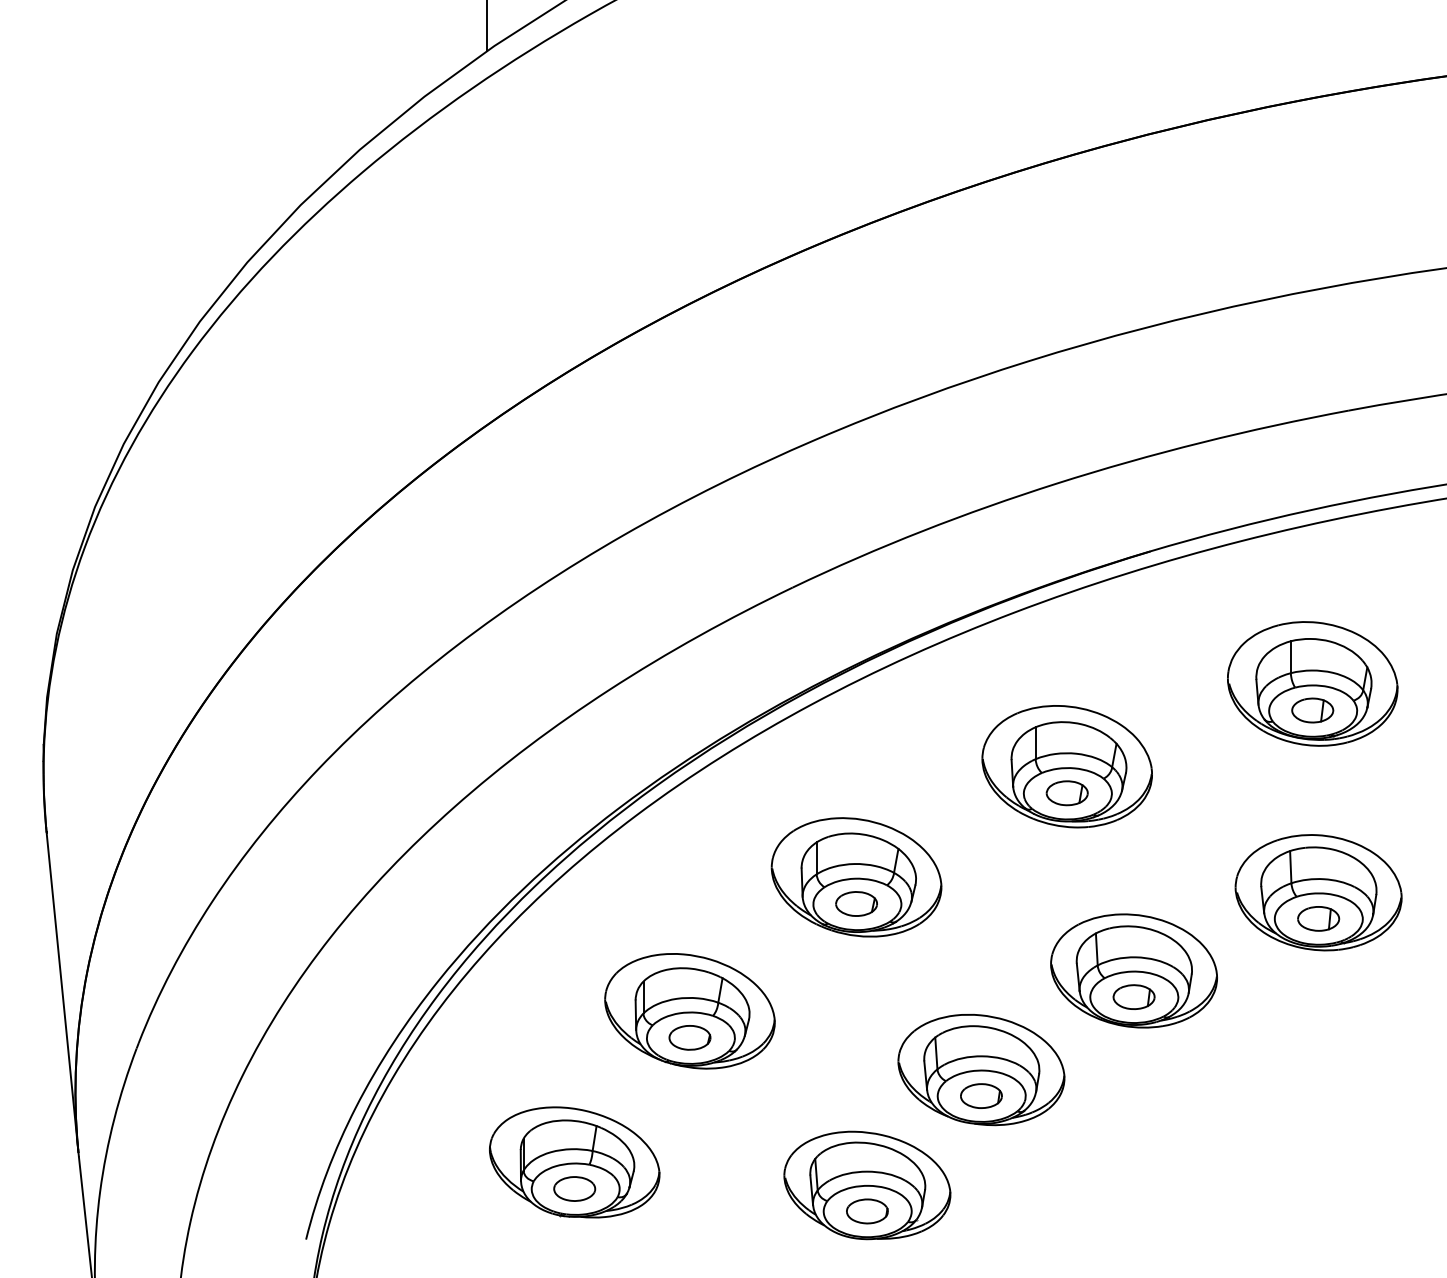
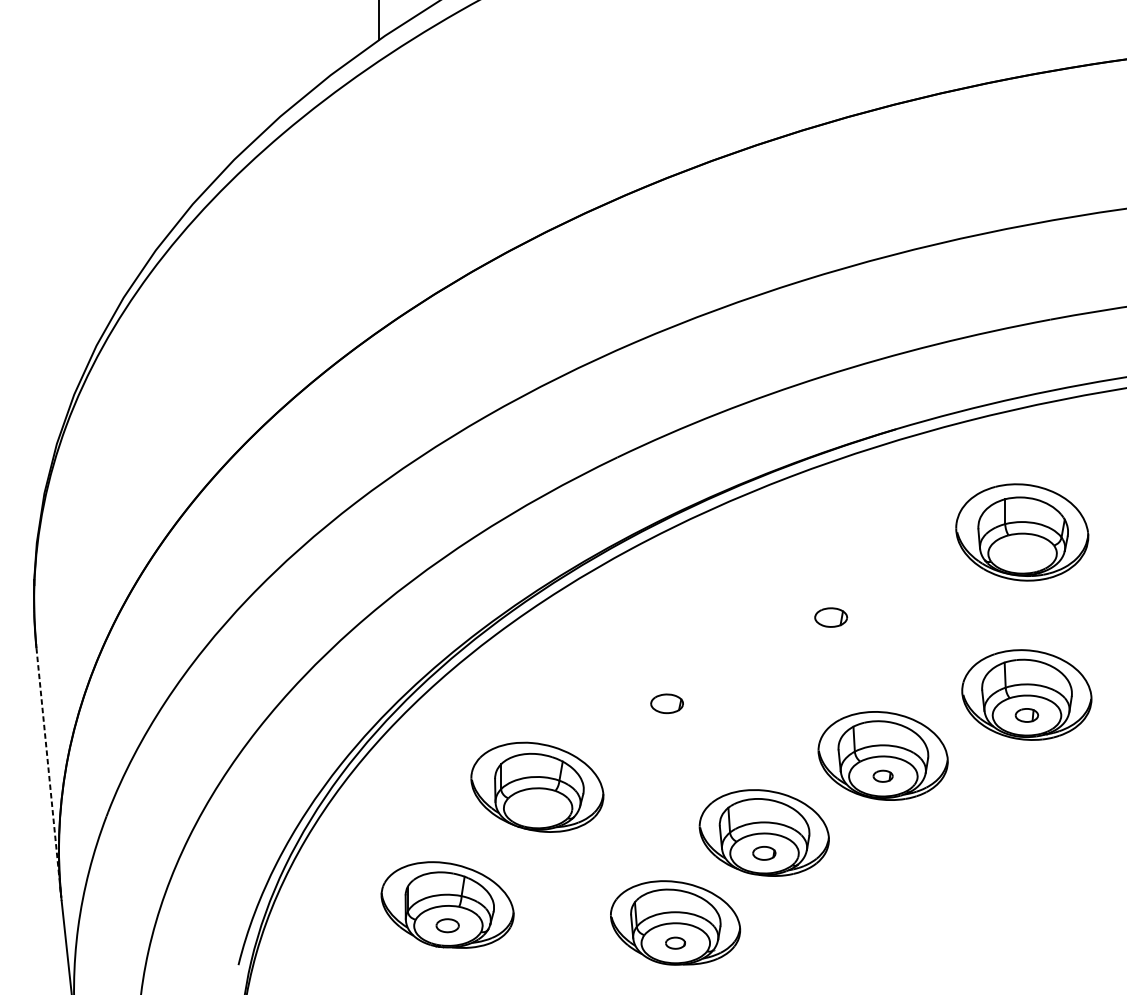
part: (1312, 710) -> (1022, 553), removed
part: (1066, 766) -> (830, 596), removed
part: (856, 877) -> (667, 683), removed
part: (1318, 918) -> (1026, 715), size x0.7
line: (62, 992) -> (48, 772), solid -> dashed
part: (1133, 996) -> (882, 775), size x0.6
part: (689, 1037) -> (537, 807), removed
part: (981, 1095) -> (764, 852), size x0.7
part: (574, 1188) -> (447, 925), size x0.7
part: (867, 1211) -> (675, 943), size x0.6

